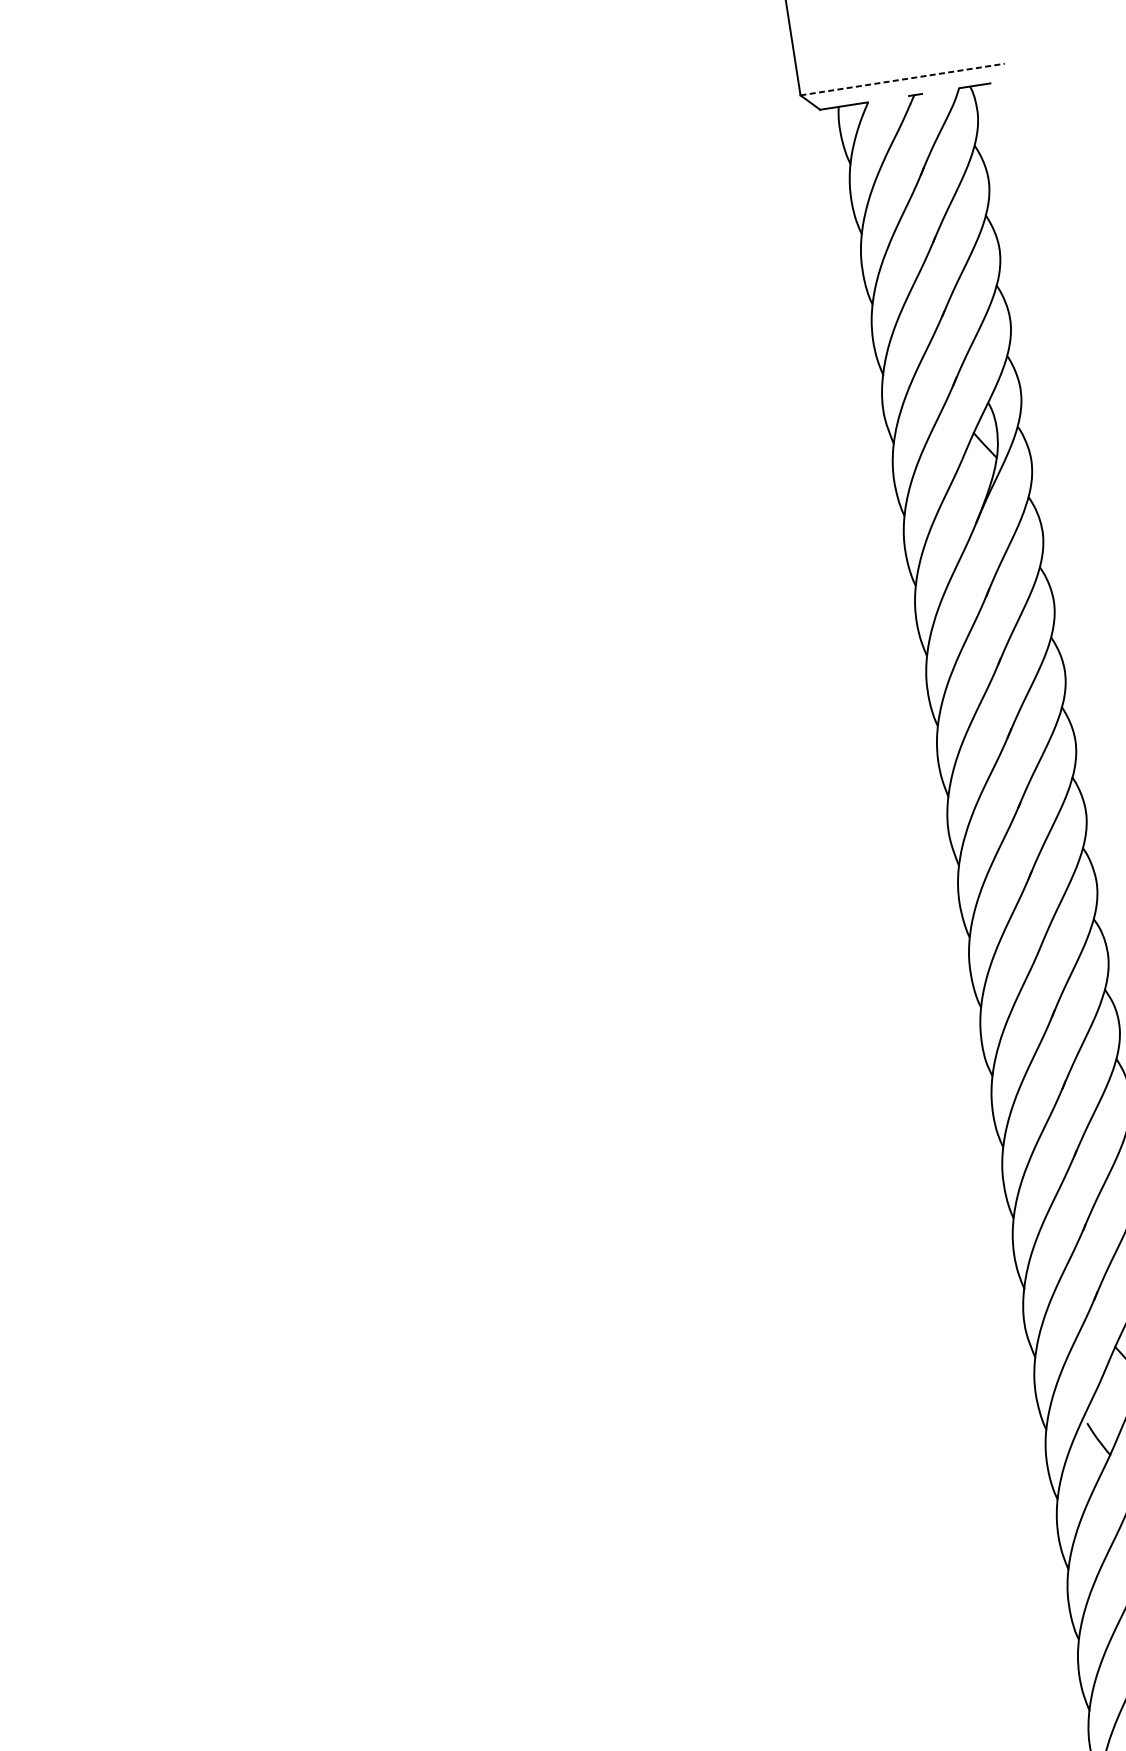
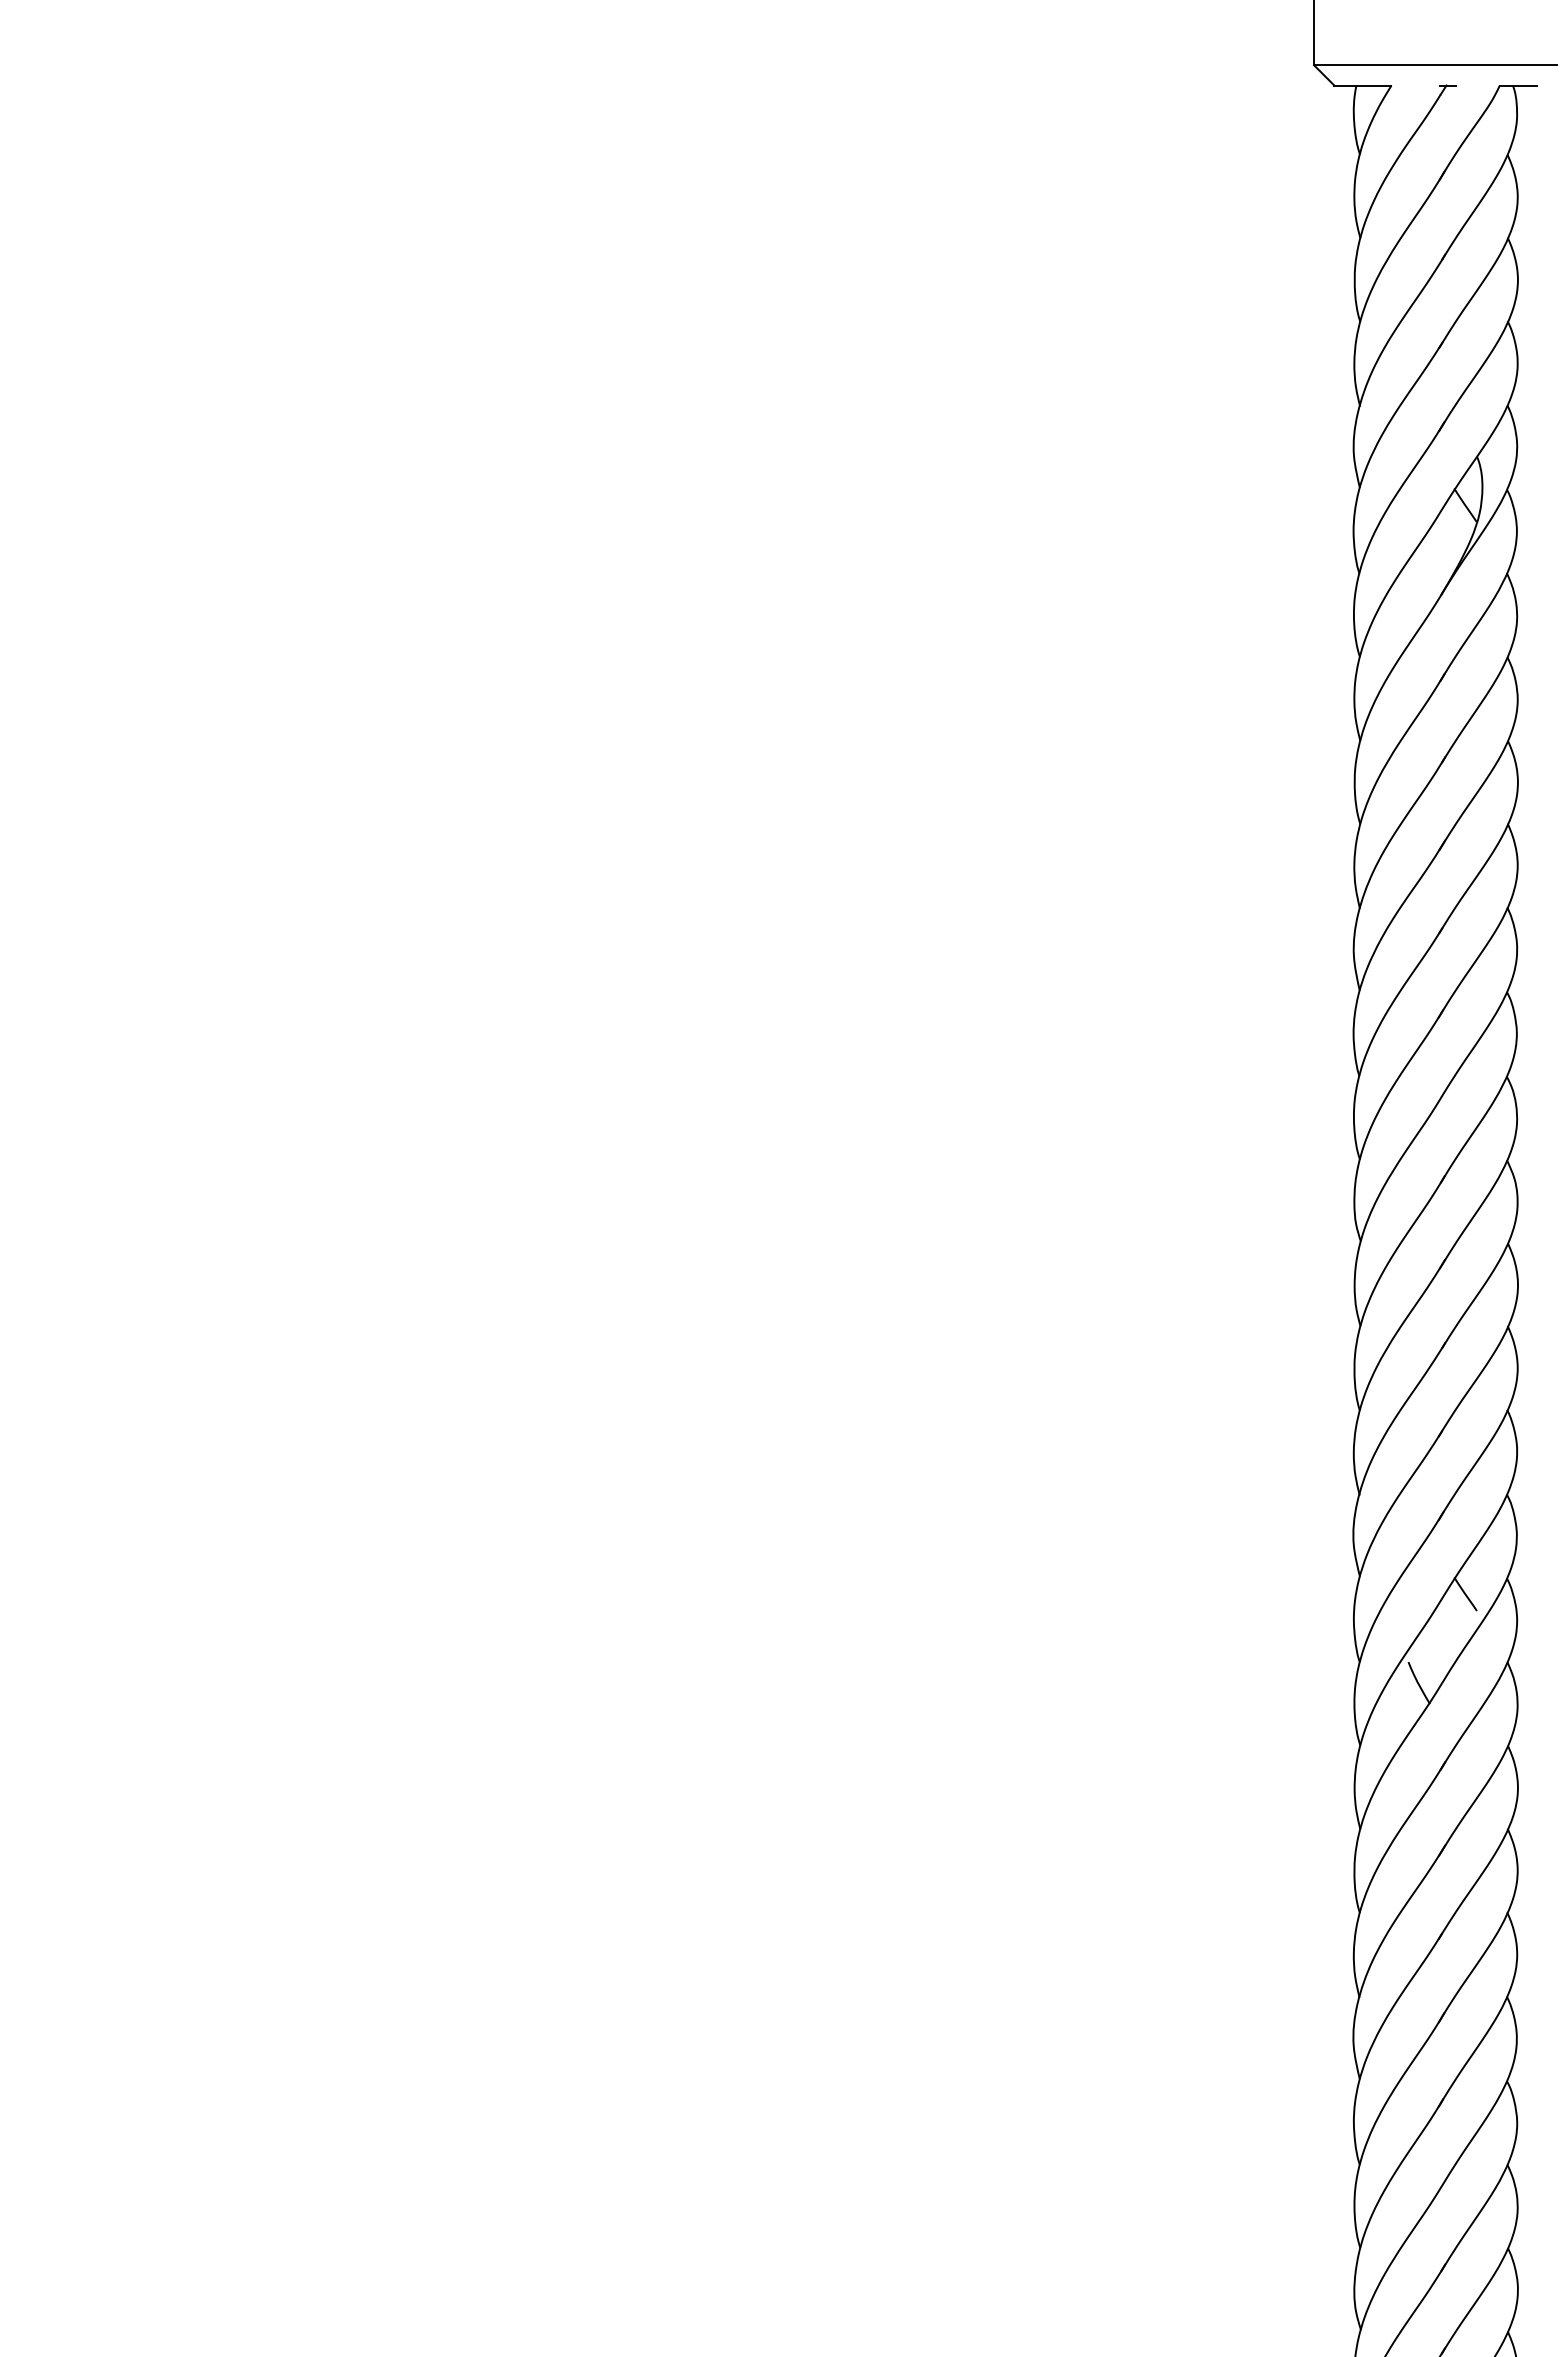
line: (902, 79) -> (1435, 65), dashed -> solid

